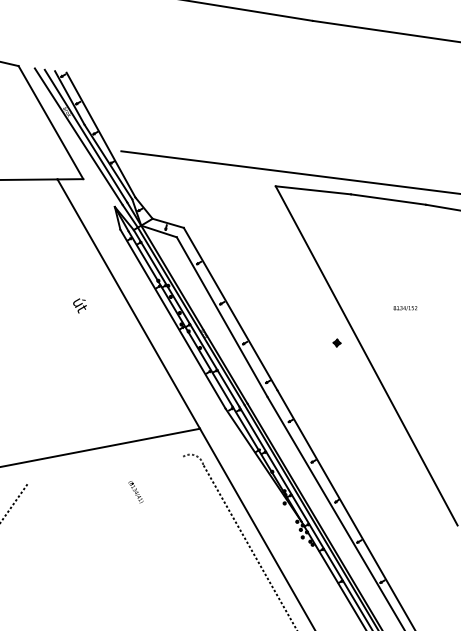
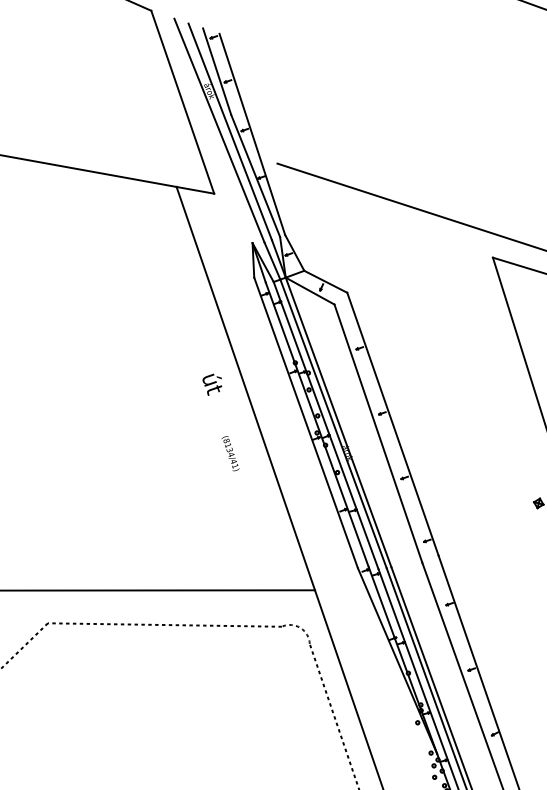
text: (79, 305) -> (211, 384), moved
line: (104, 470) -> (164, 624), added
text: (135, 492) -> (229, 454), moved

